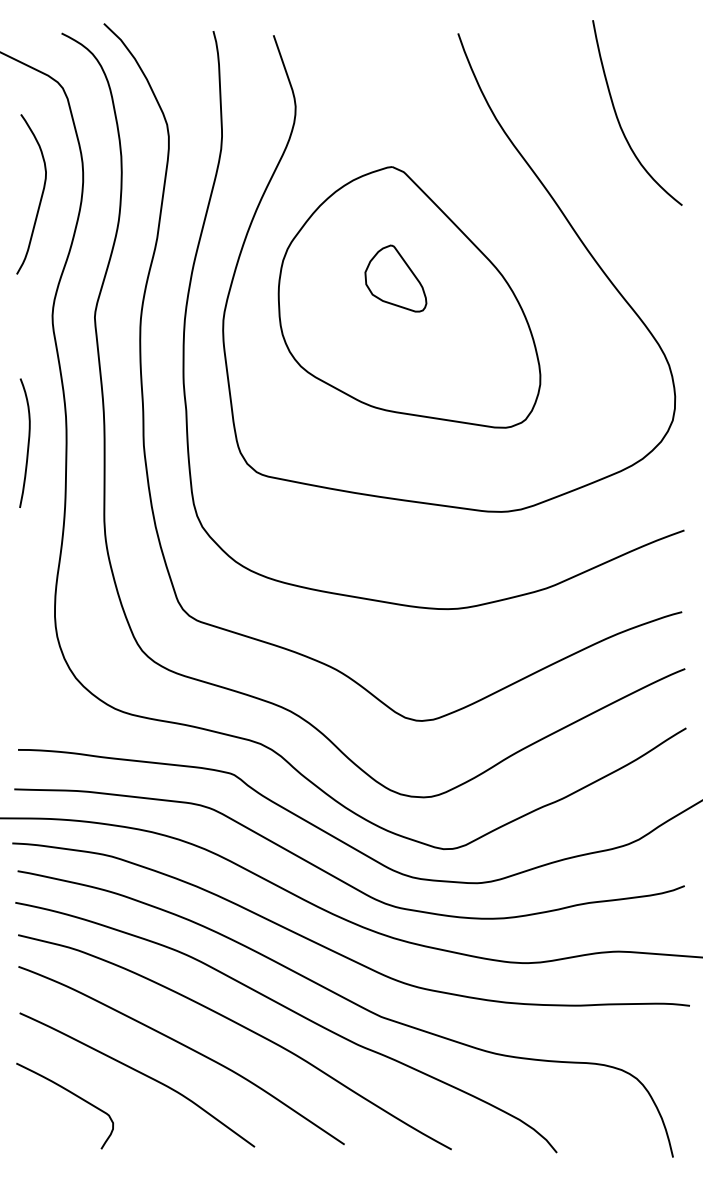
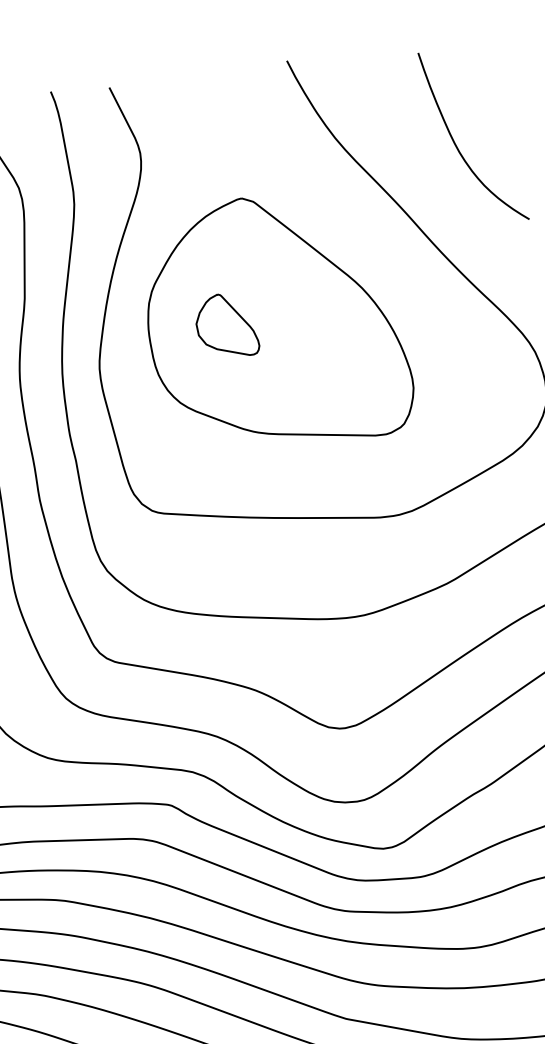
curve: (619, 120) -> (457, 145), moved
part: (395, 278) -> (226, 325), moved

